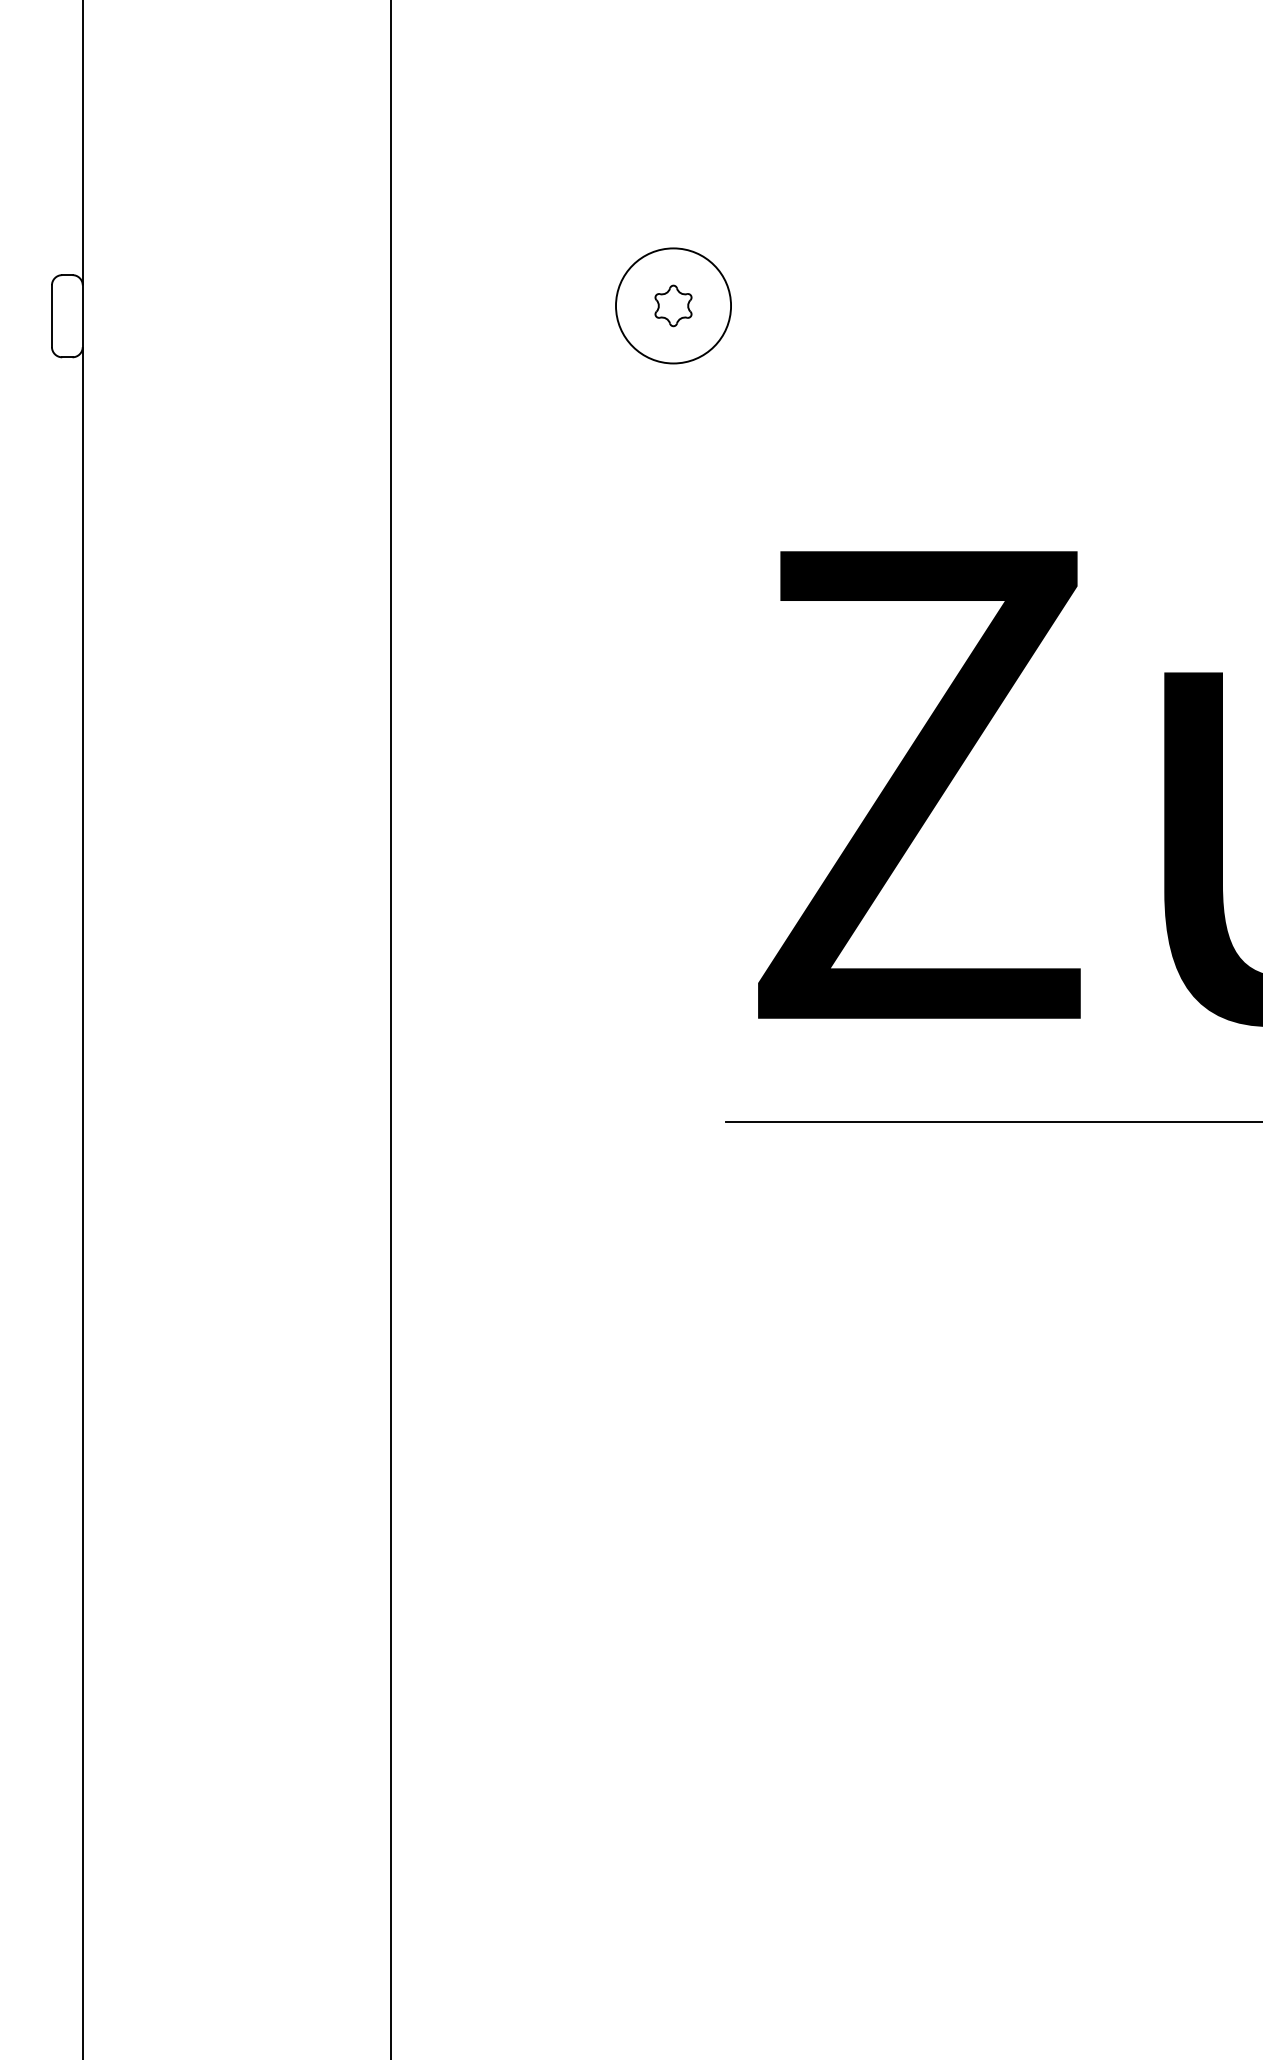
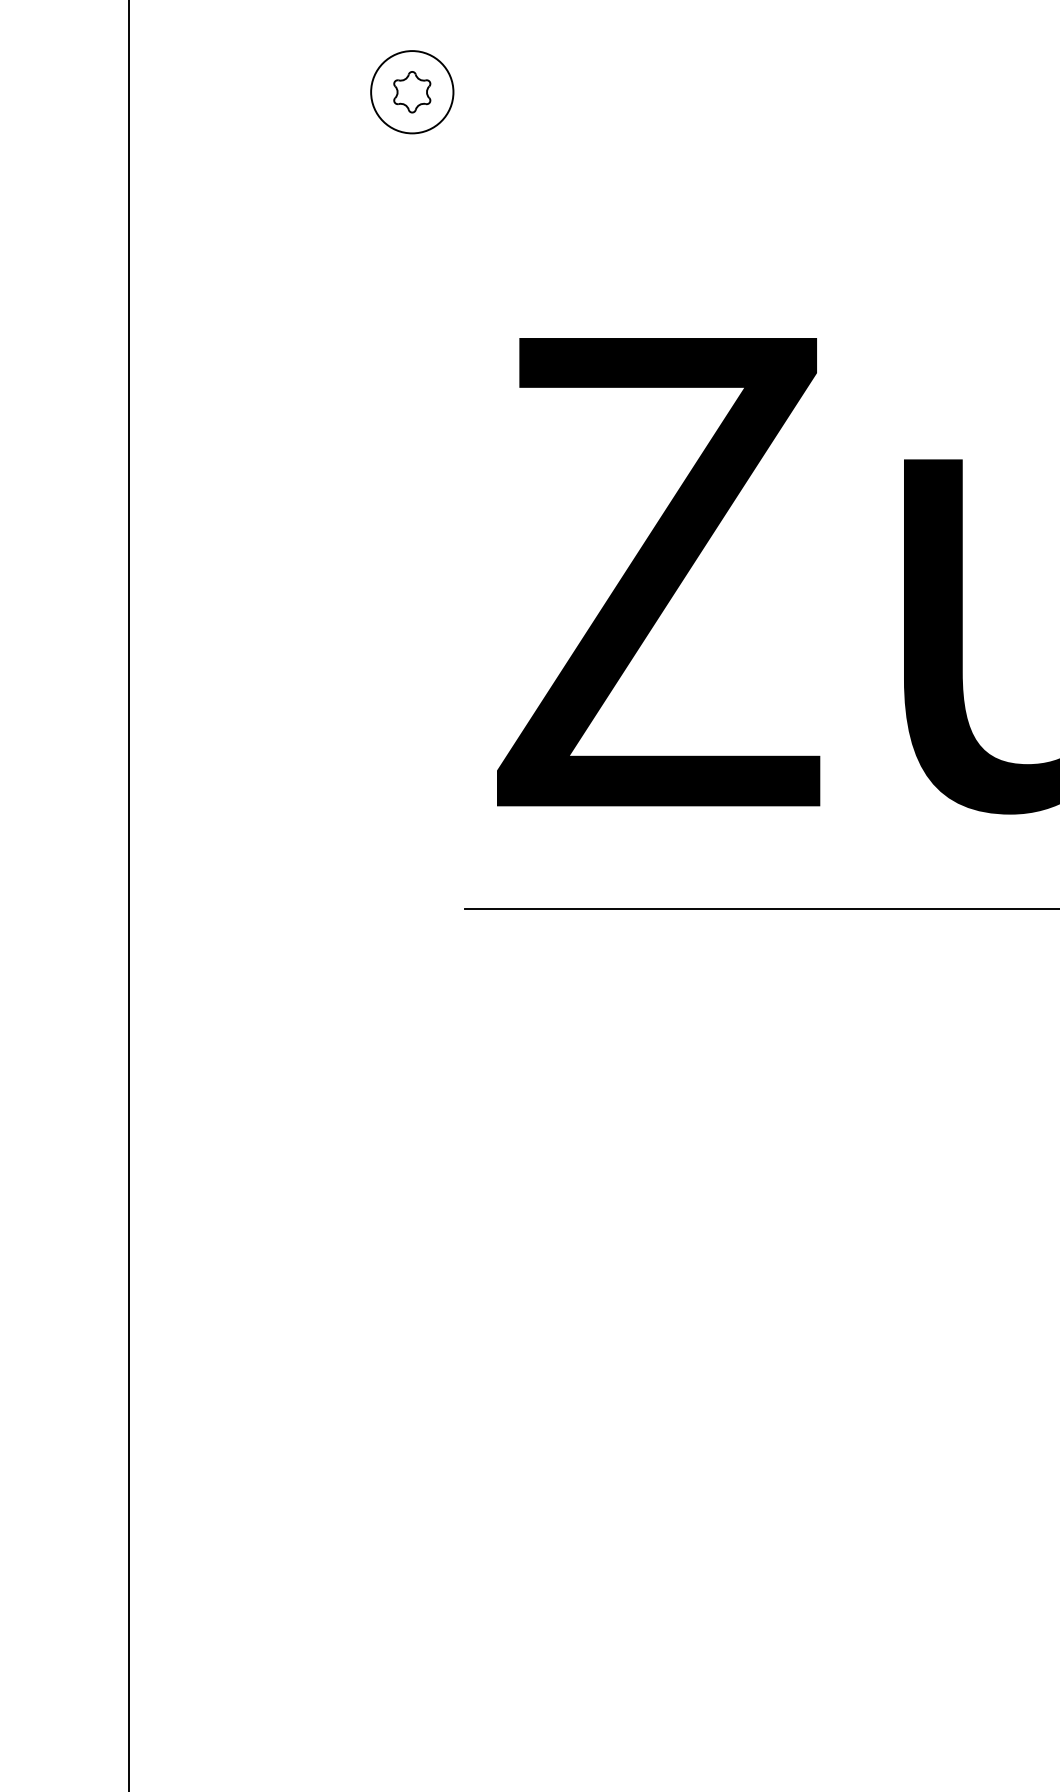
circle: (673, 305) -> (412, 91), size x0.71

